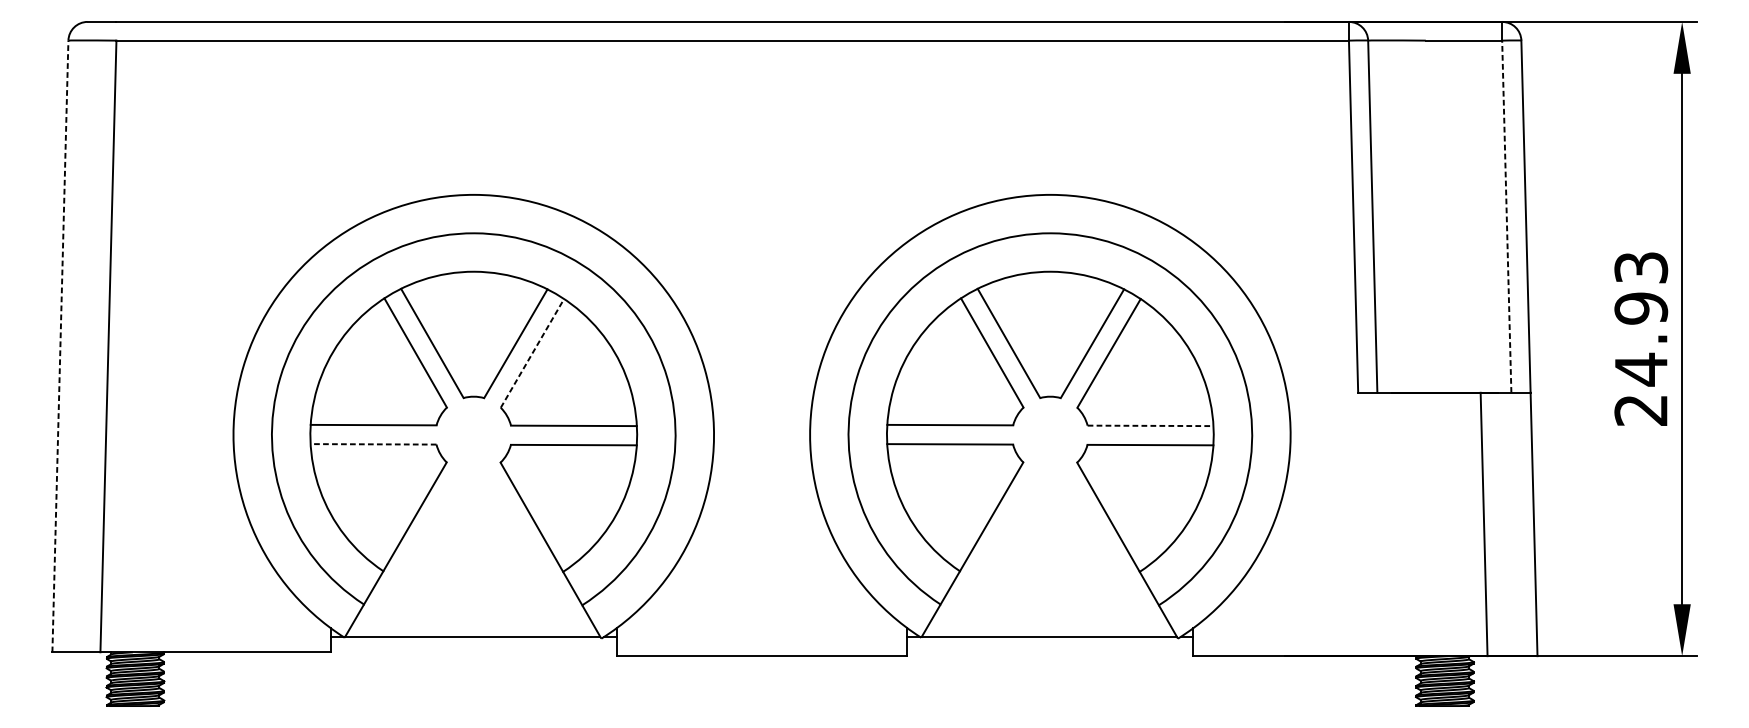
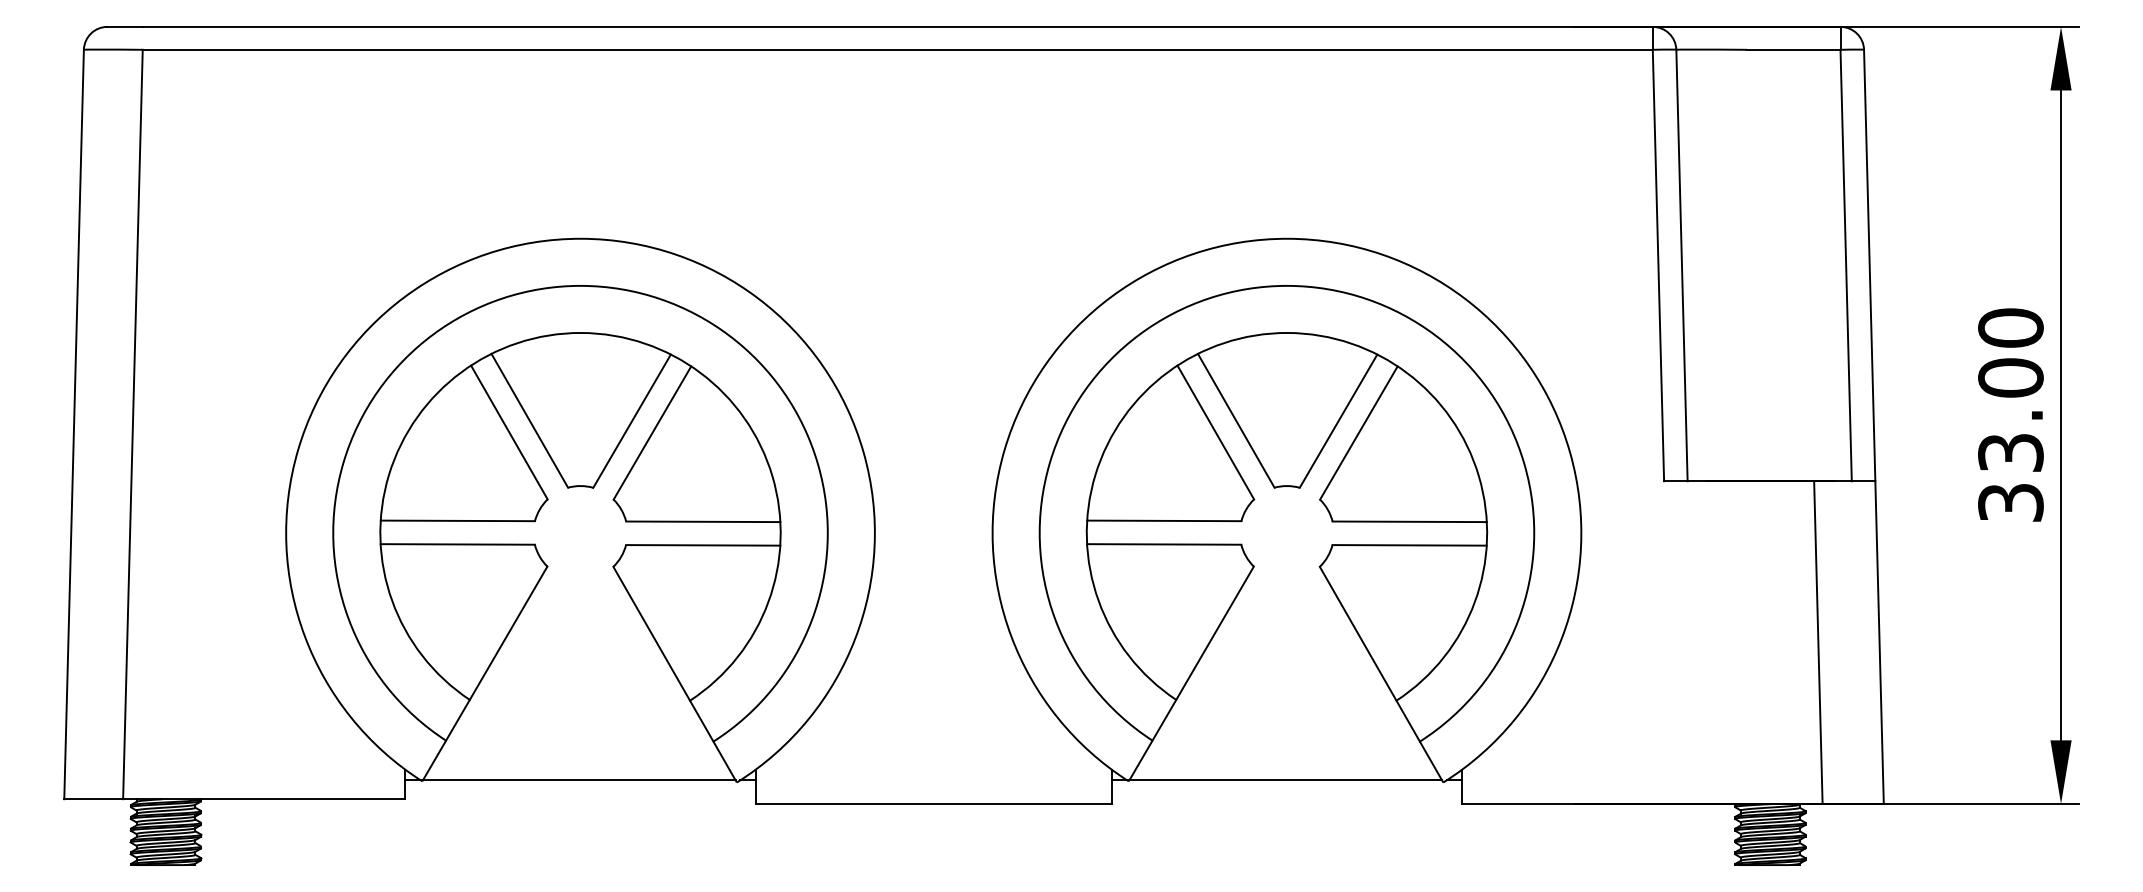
line: (1507, 216) -> (1846, 265), dashed -> solid
text: (1640, 338) -> (2010, 414), 24.93 -> 33.00
line: (60, 346) -> (74, 424), dashed -> solid
line: (532, 352) -> (652, 432), dashed -> solid
line: (1151, 425) -> (1410, 521), dashed -> solid
line: (373, 444) -> (457, 544), dashed -> solid

